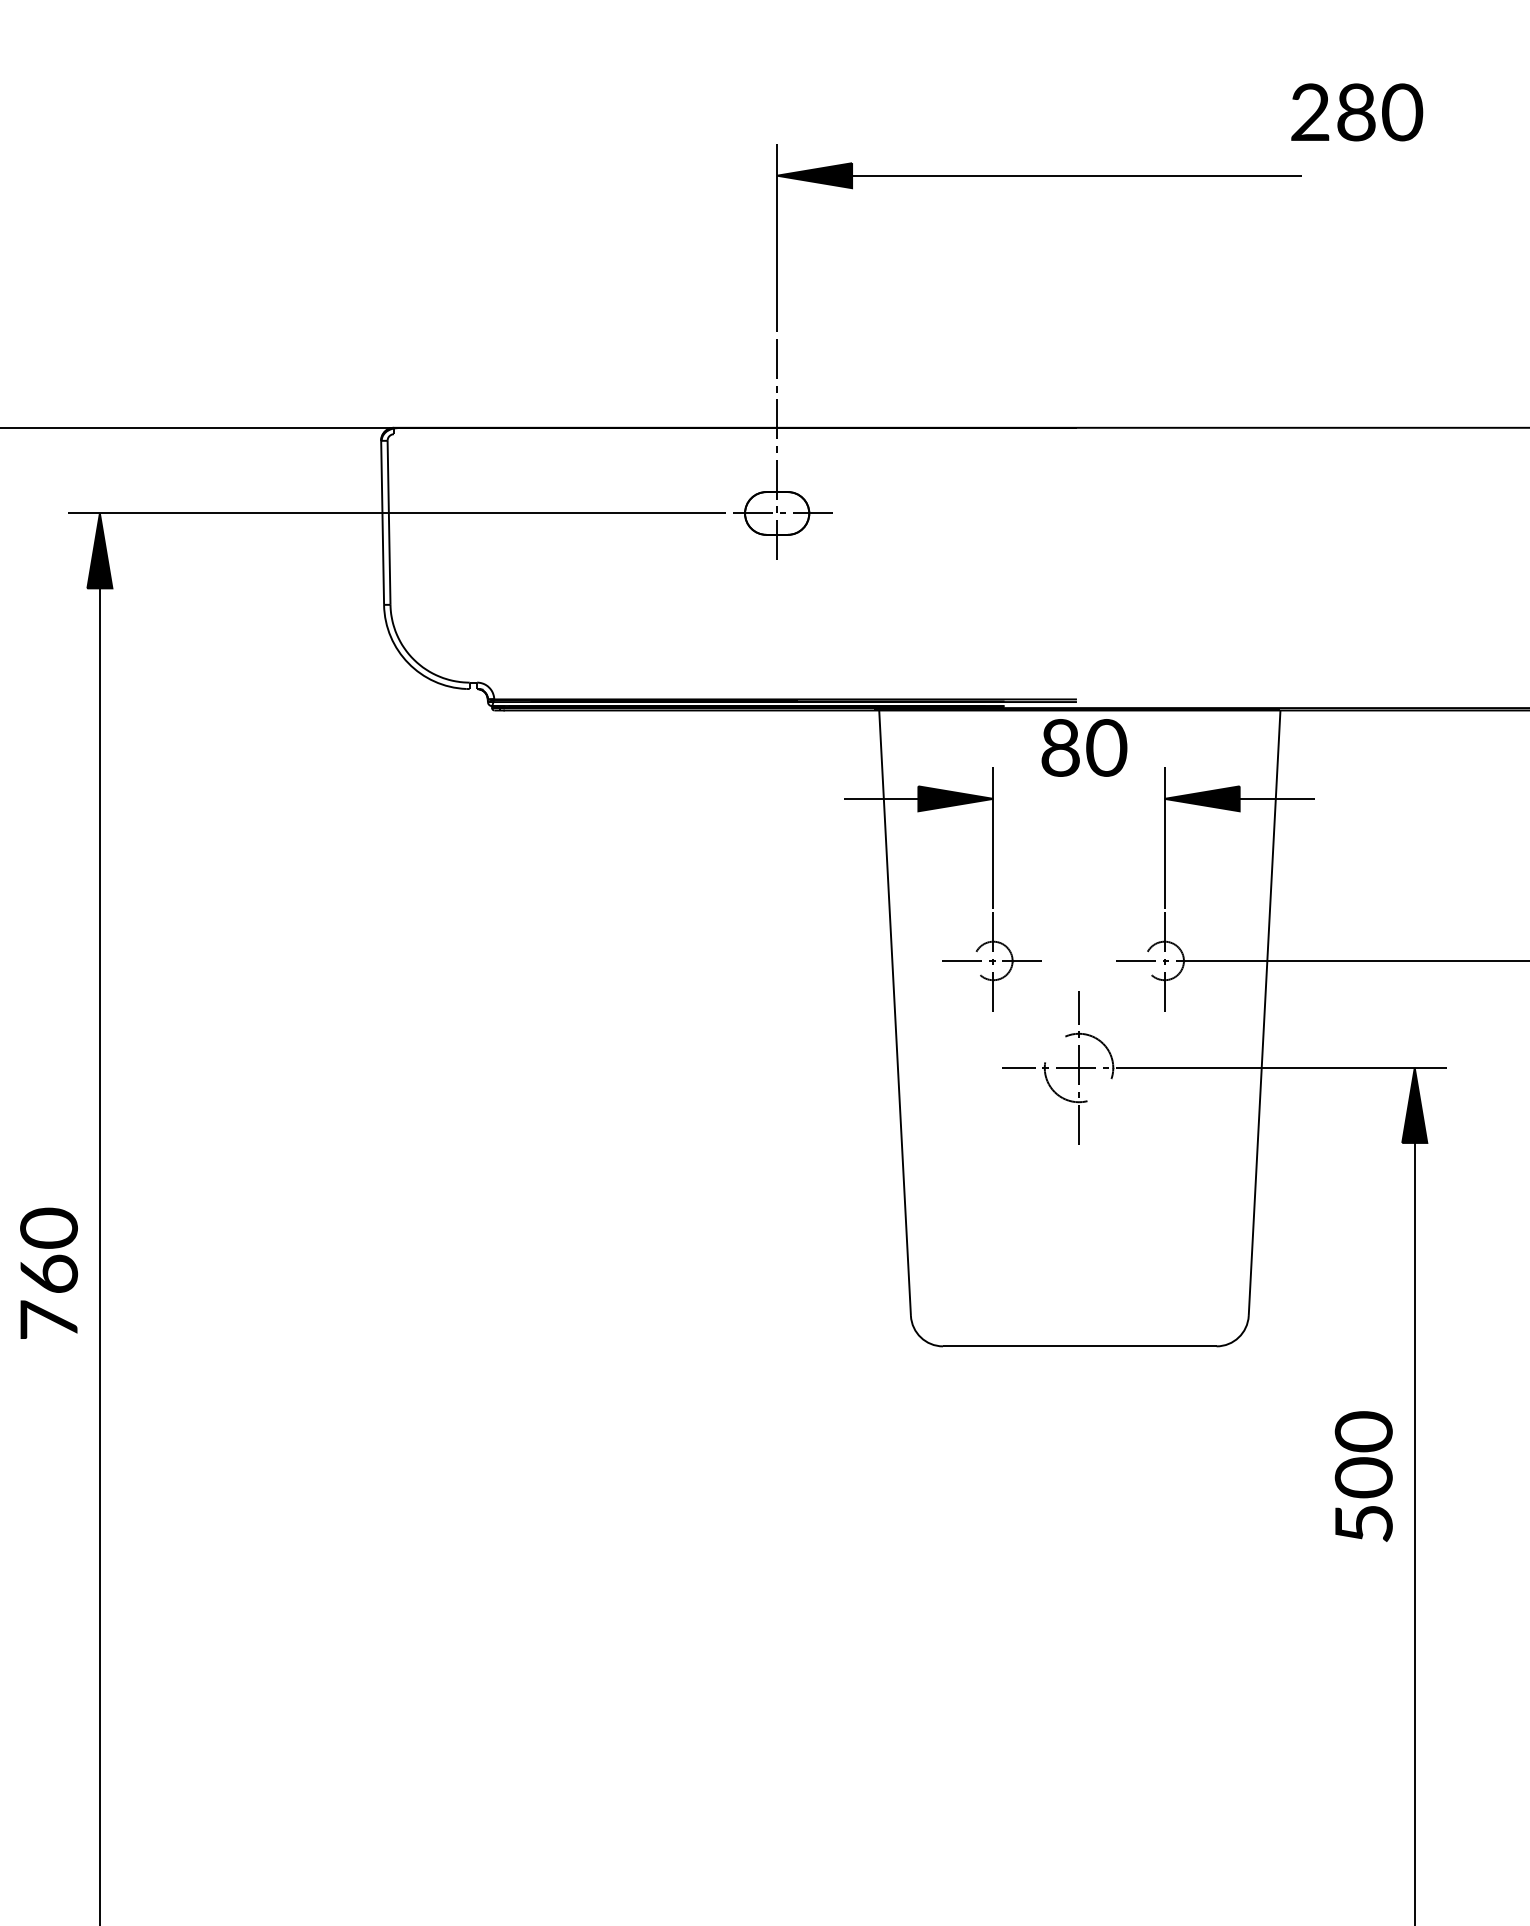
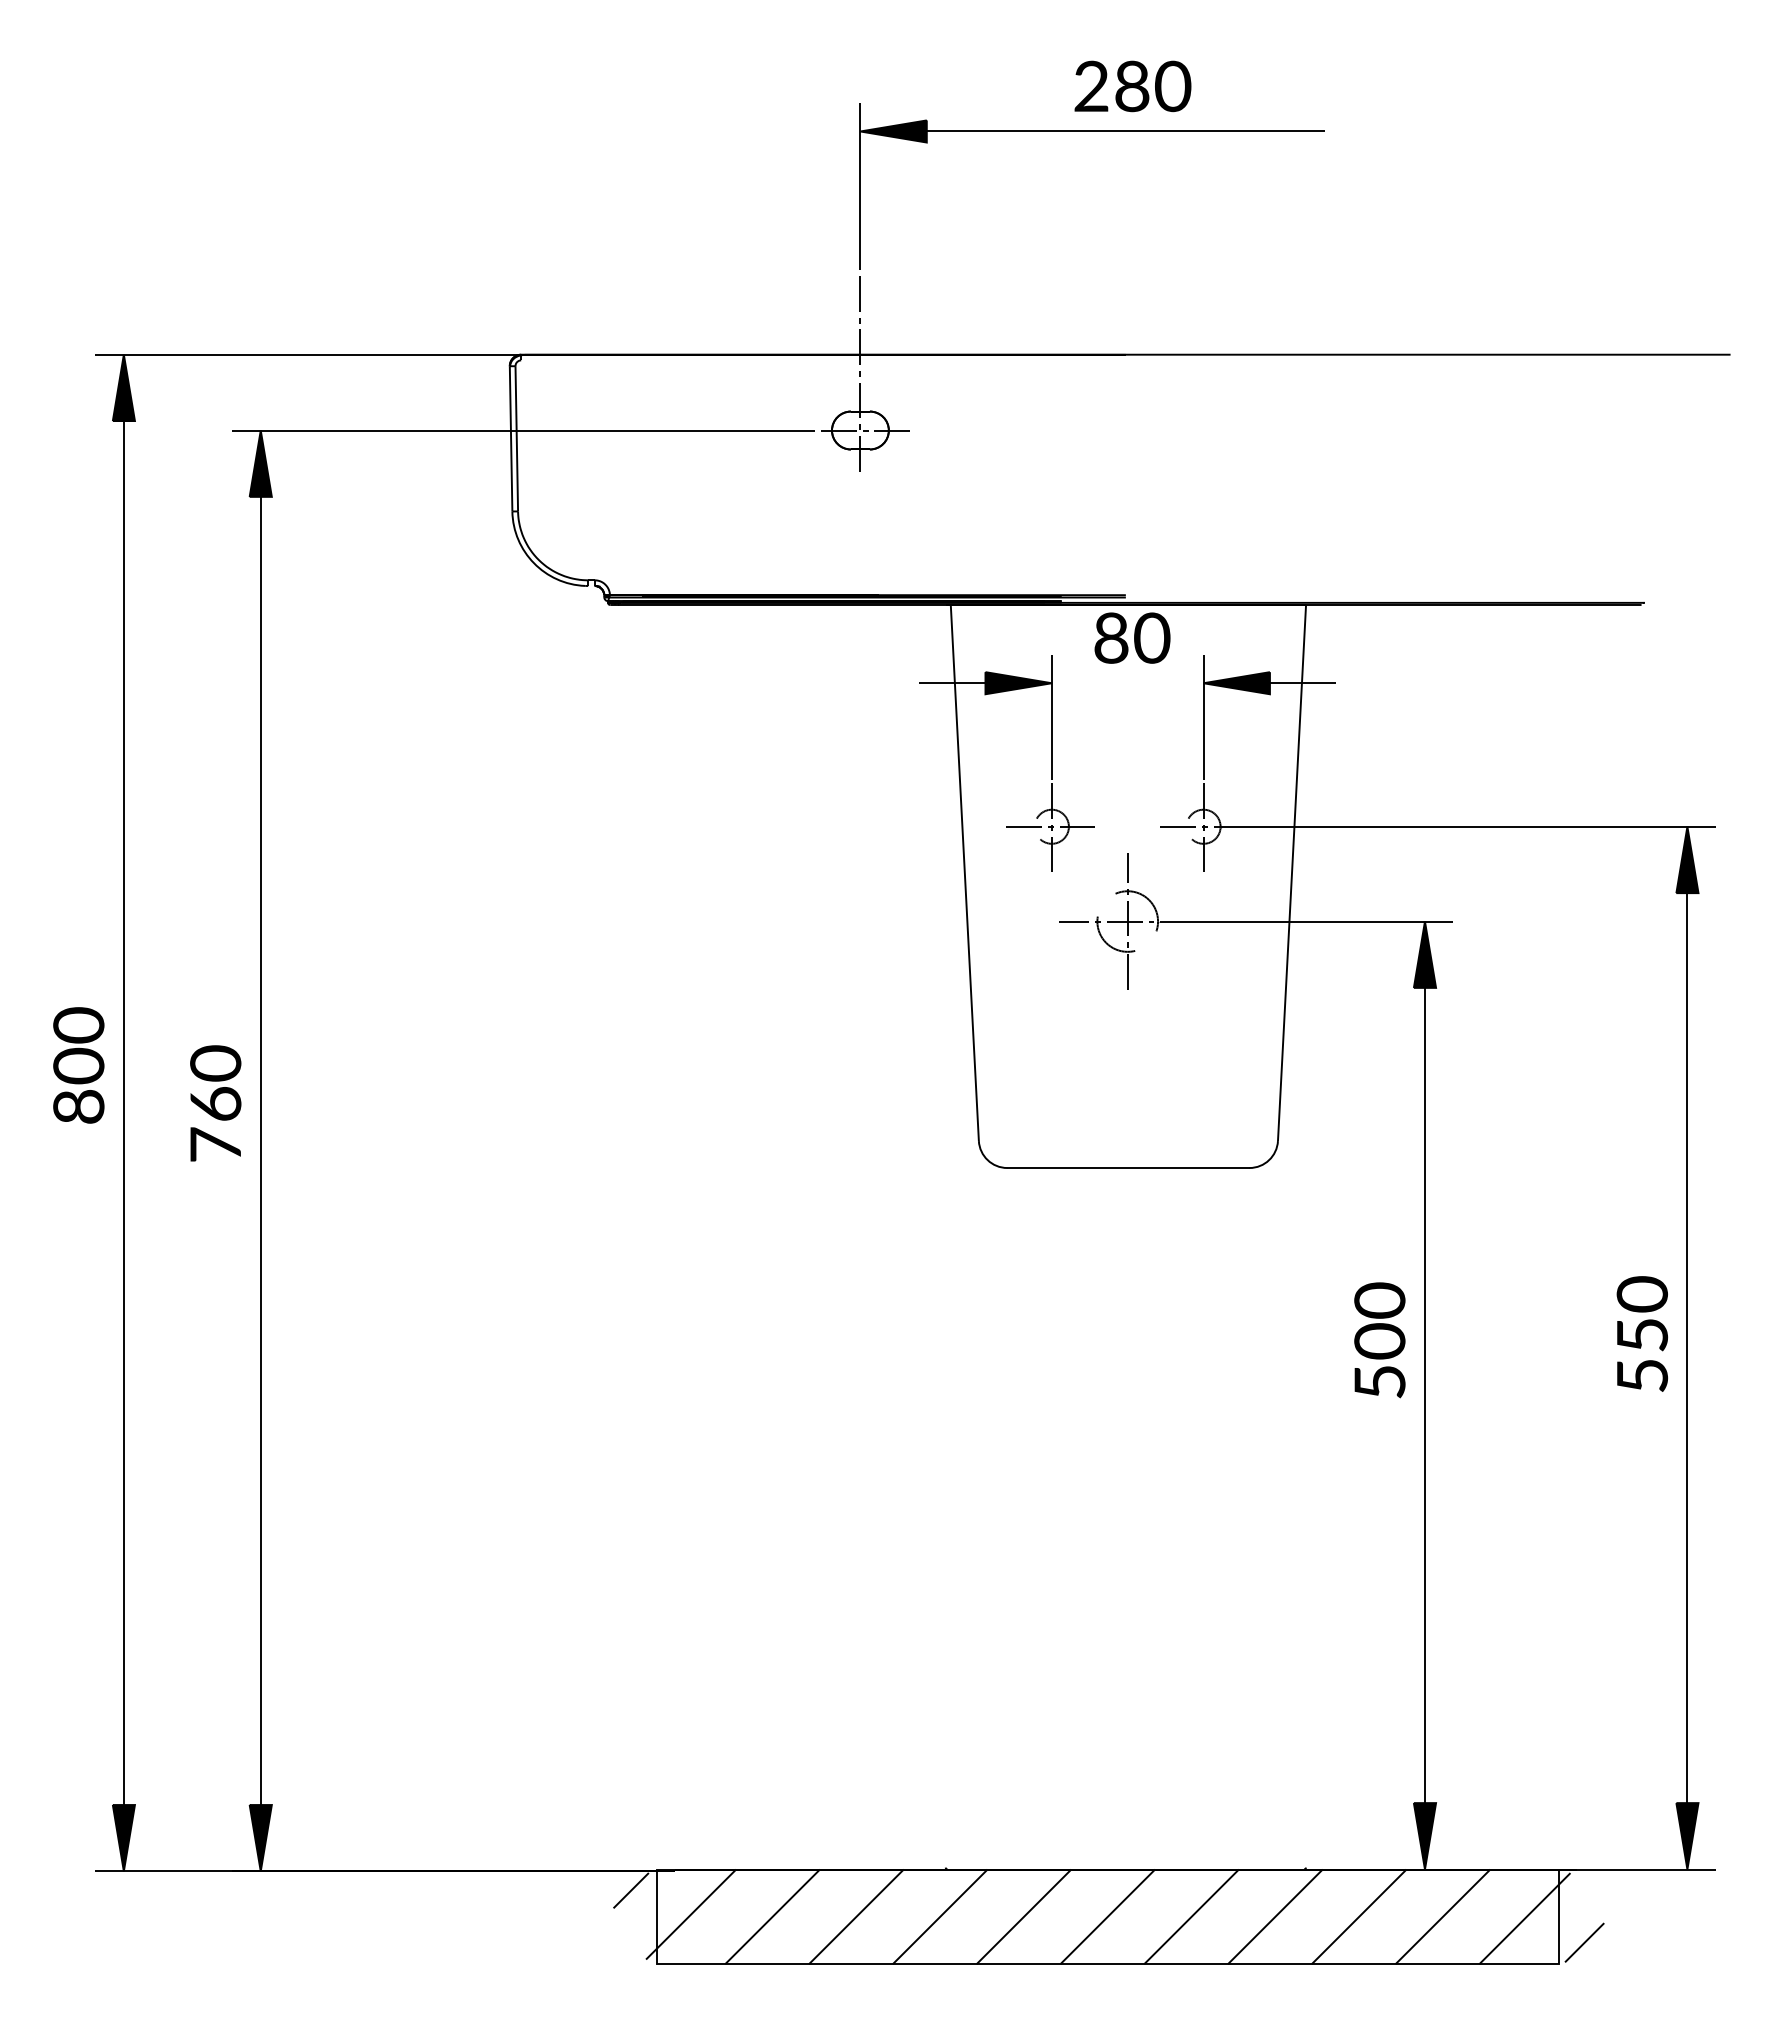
text: (1356, 112) -> (1132, 86), moved
text: (1363, 1476) -> (1379, 1340), moved

